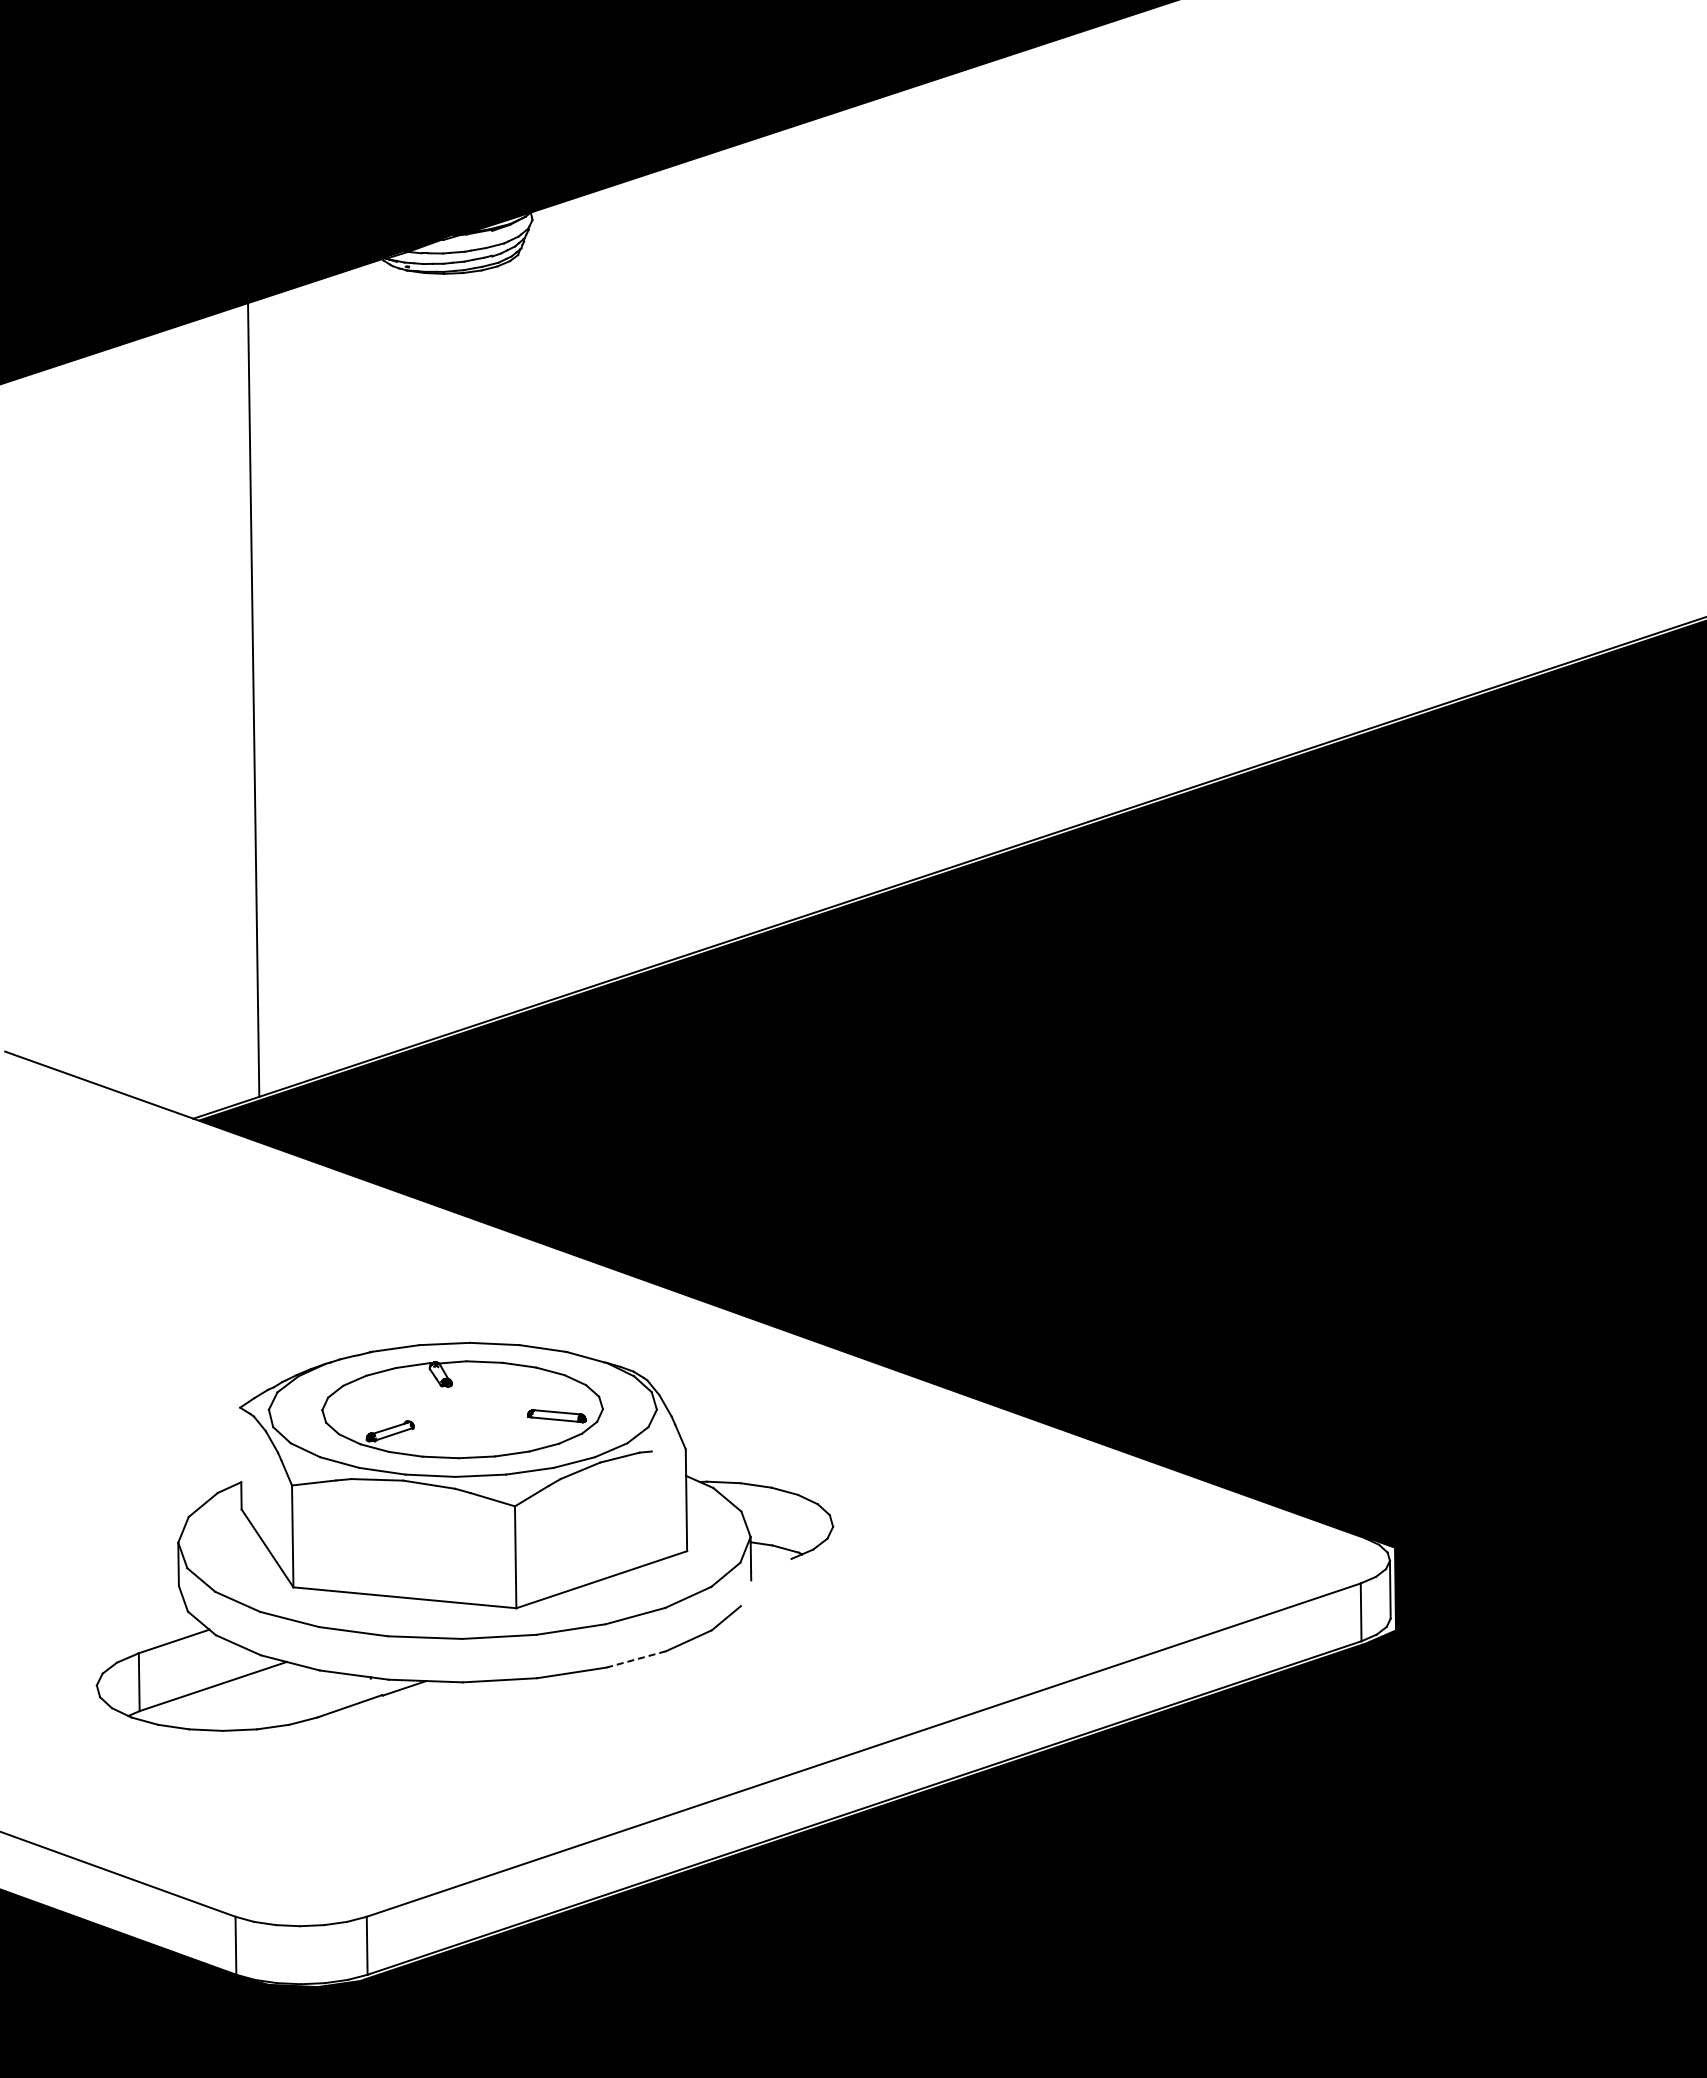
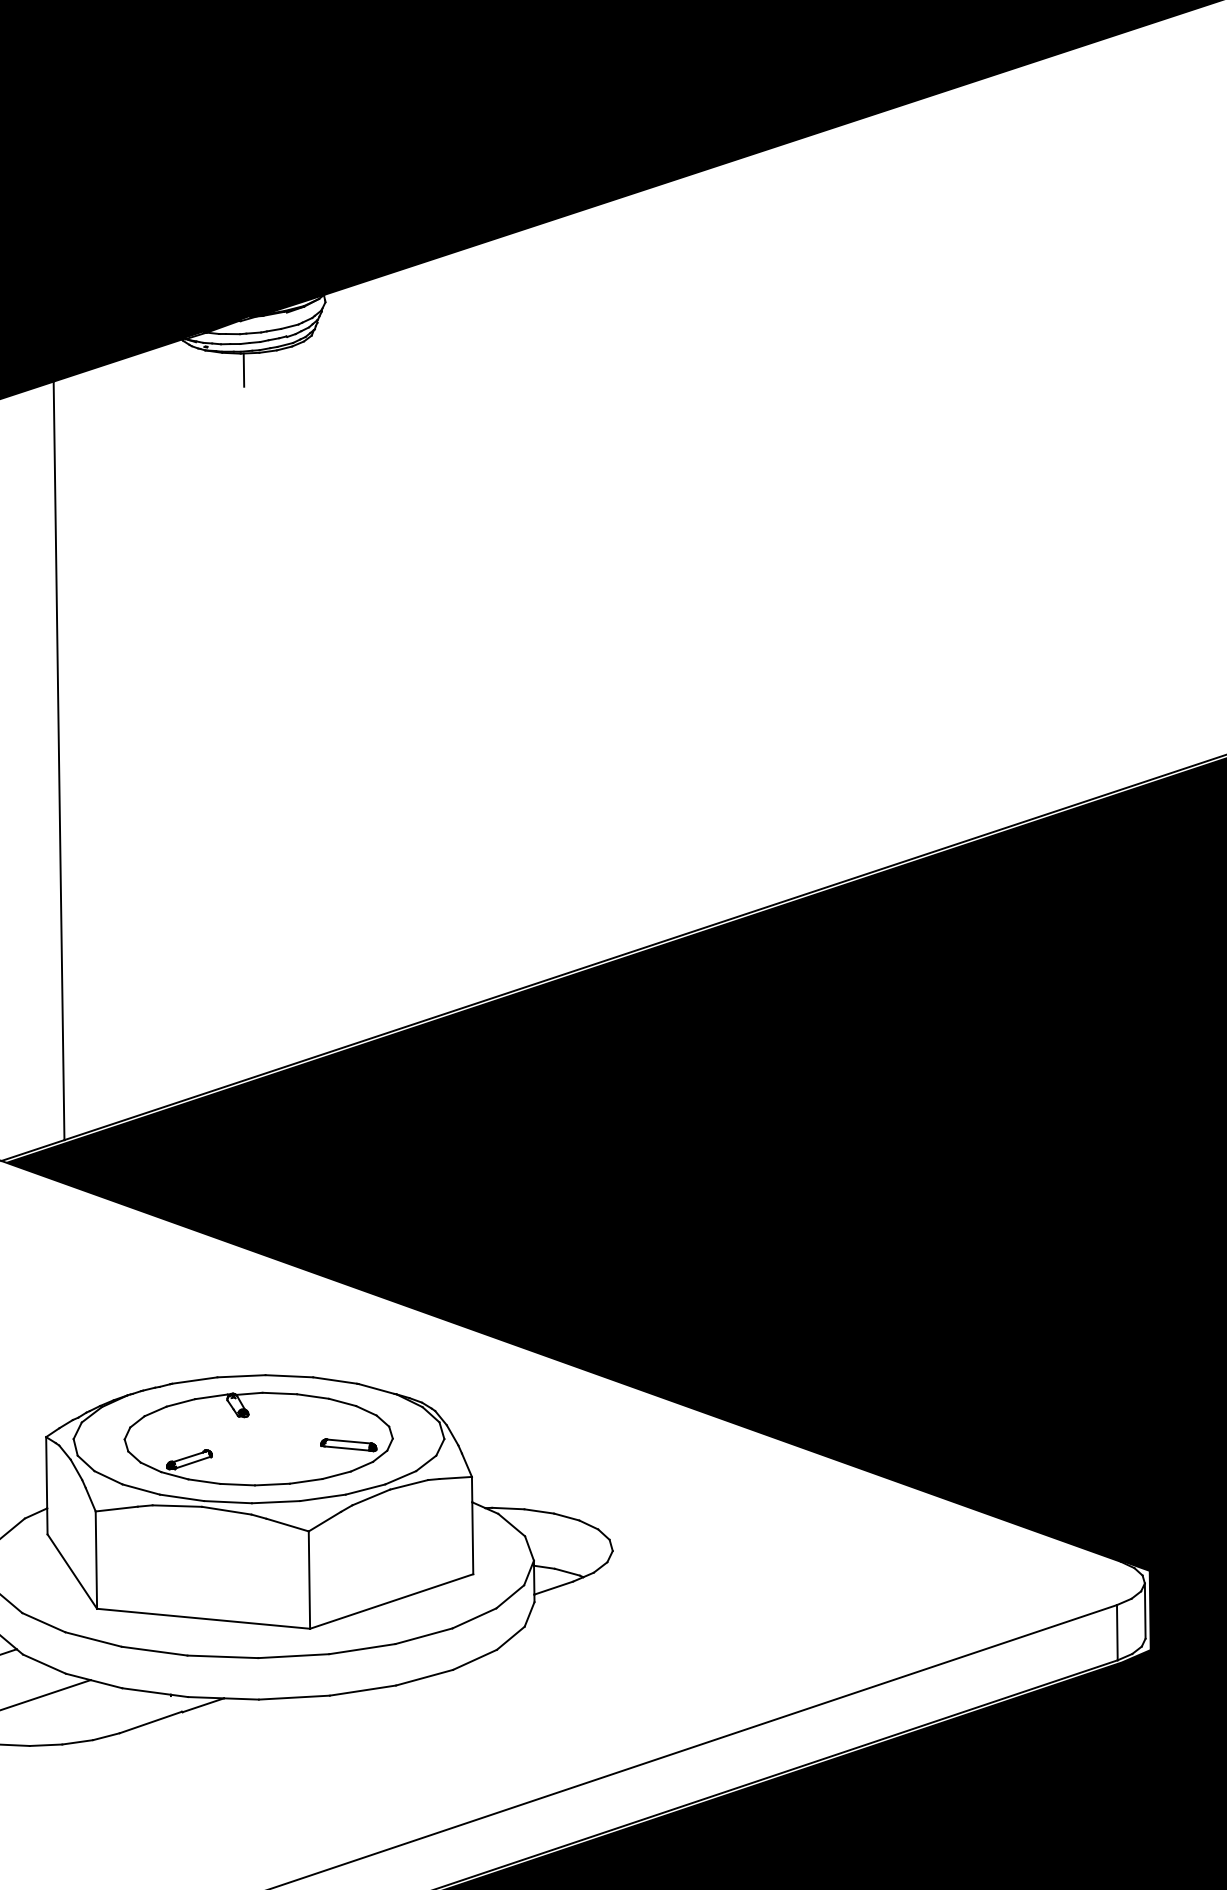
line: (446, 290) -> (243, 369), added
line: (240, 1444) -> (46, 1472), added
line: (668, 1450) -> (455, 1478), added
line: (771, 1565) -> (553, 1587), added
line: (745, 1593) -> (529, 1614), added
line: (636, 1659) -> (424, 1677), dashed -> solid

